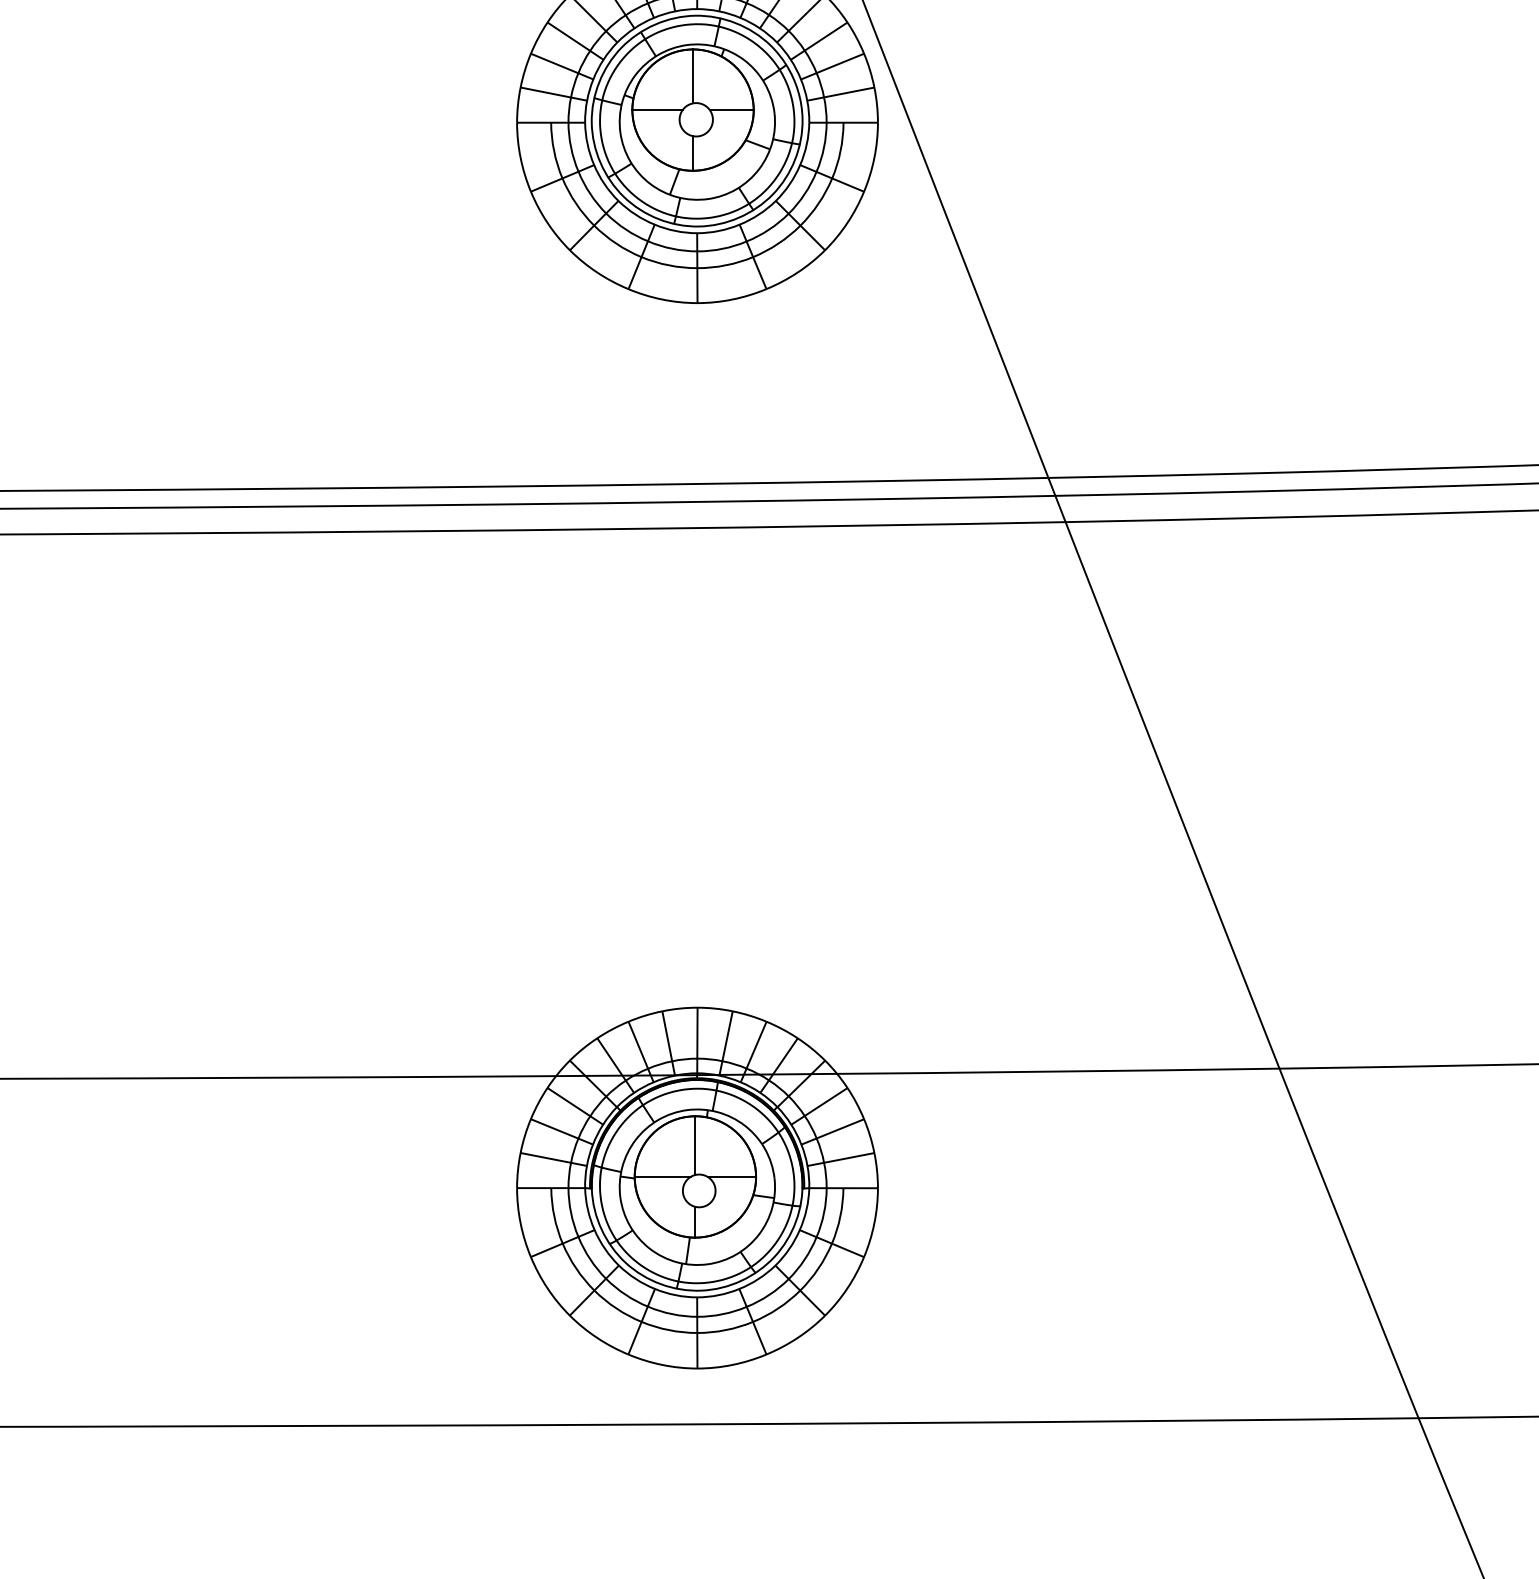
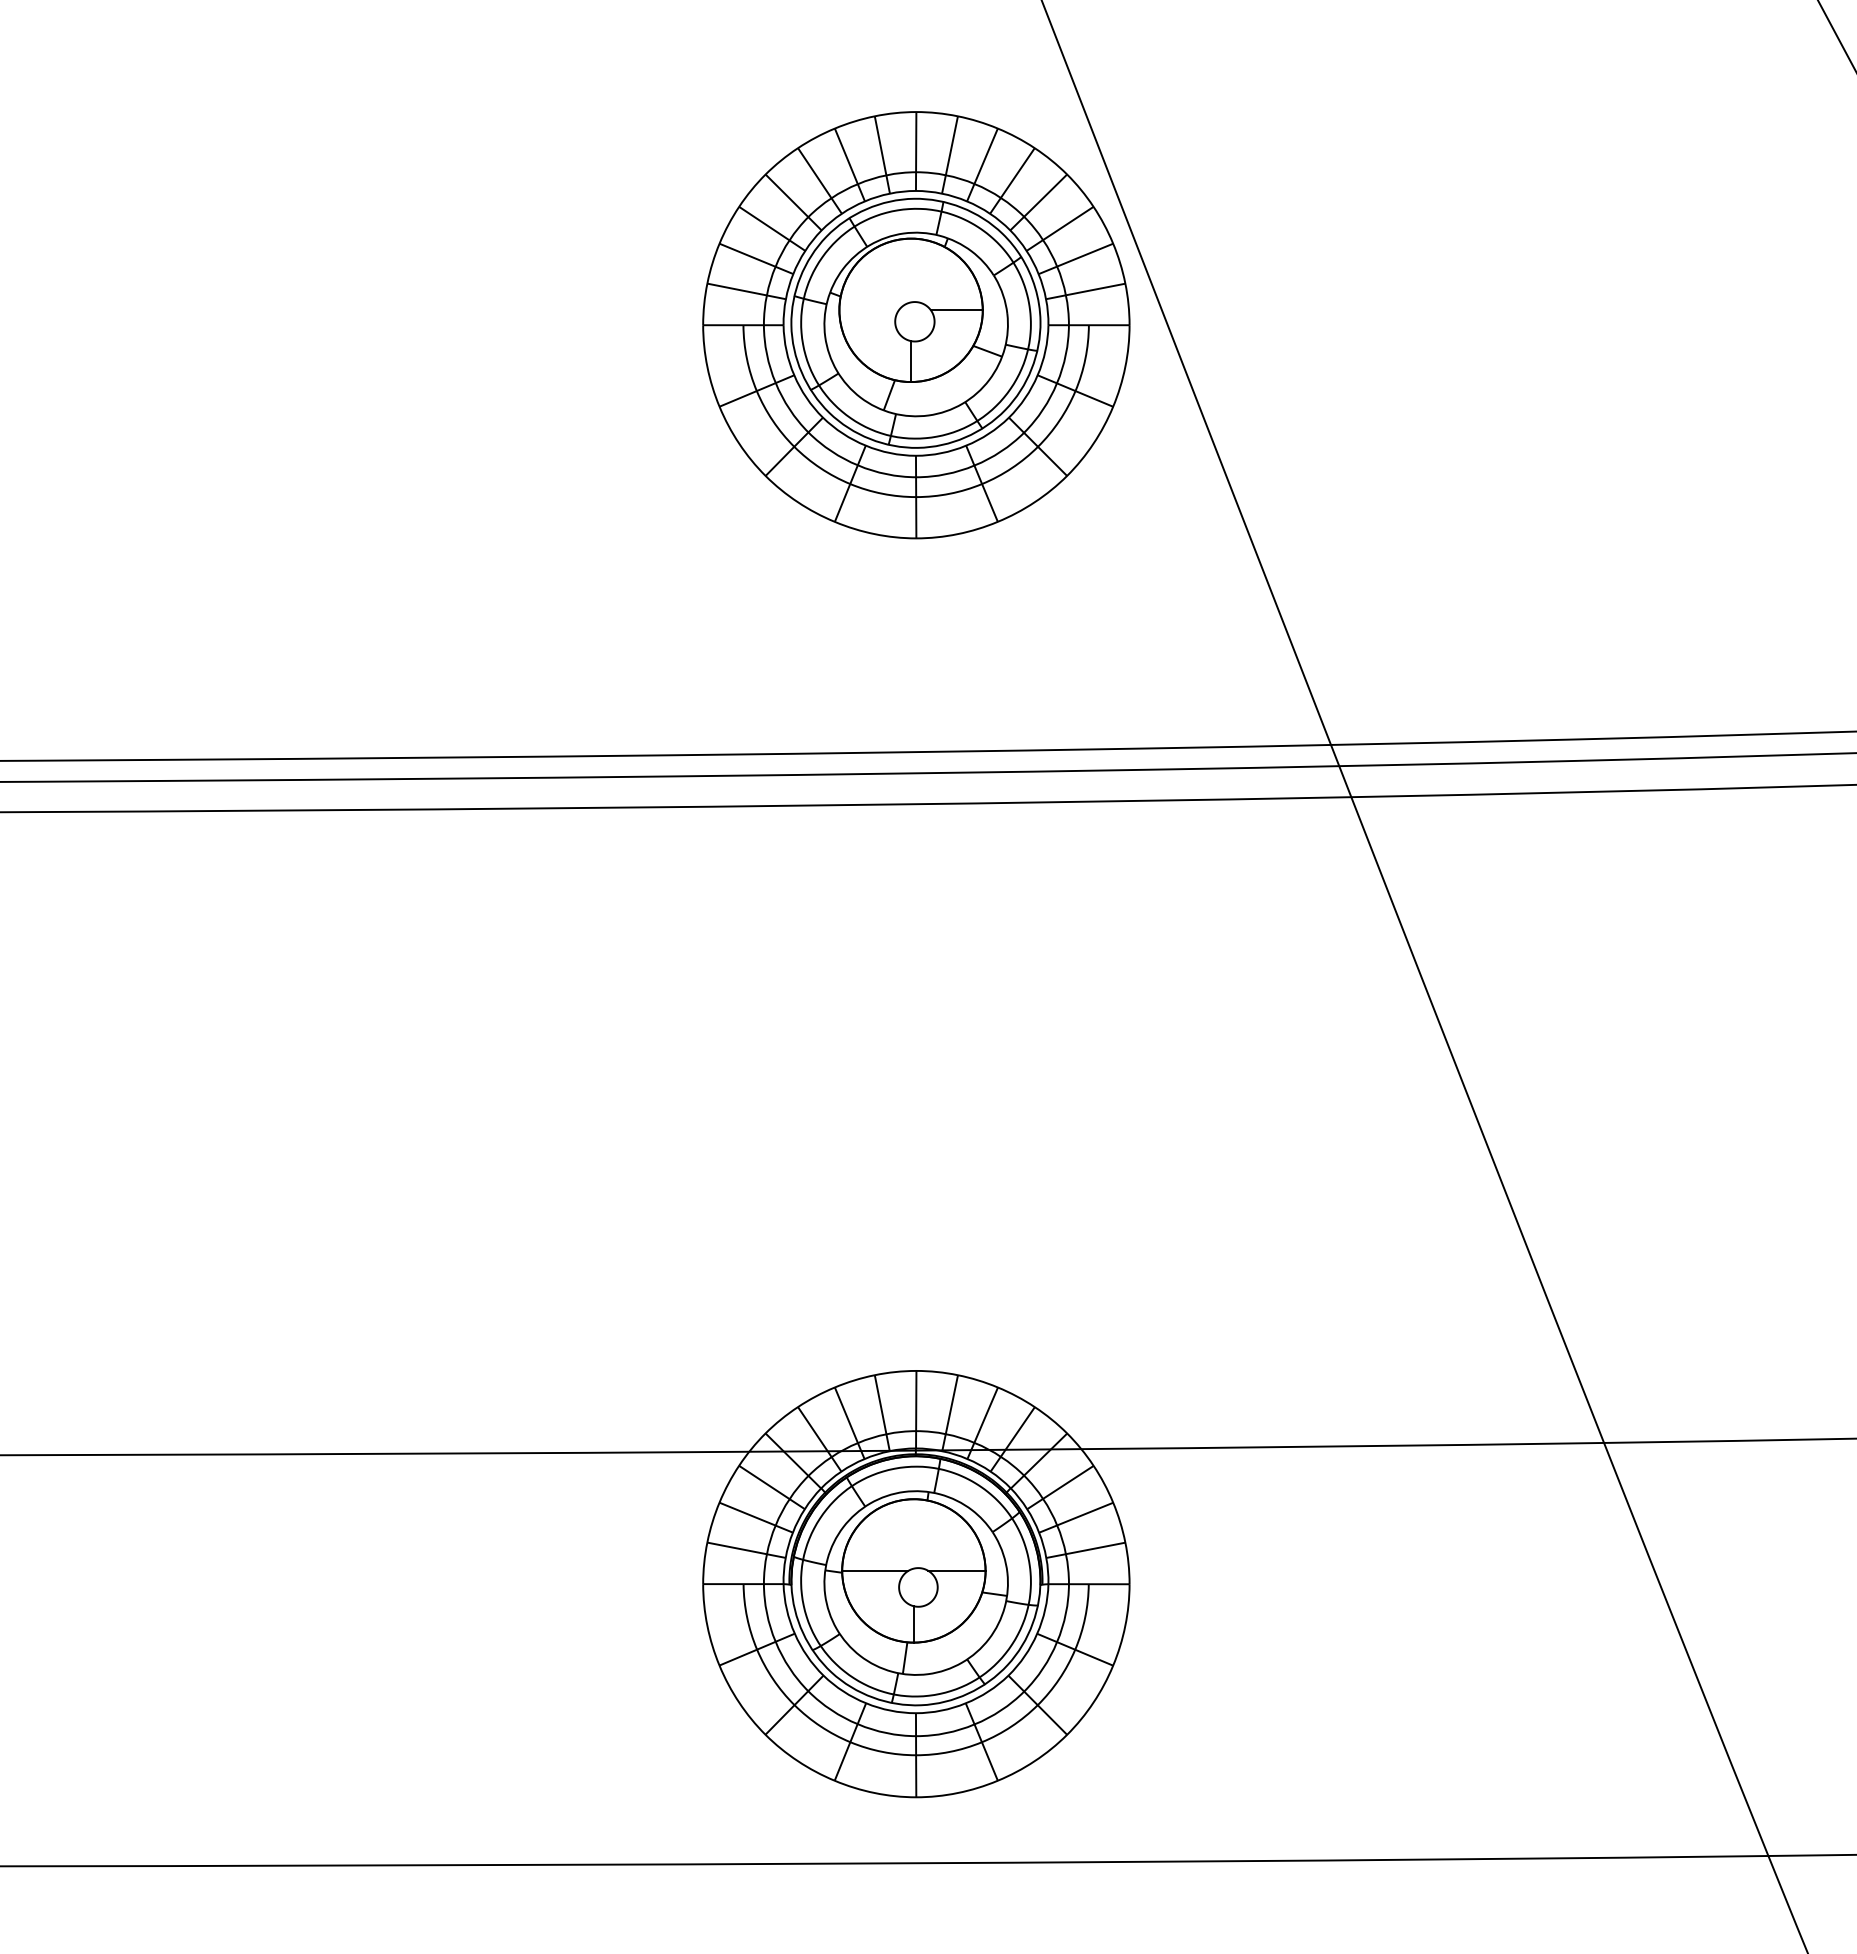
line: (693, 76) -> (911, 270), removed
line: (657, 110) -> (868, 310), removed
line: (695, 1145) -> (913, 1533), removed

